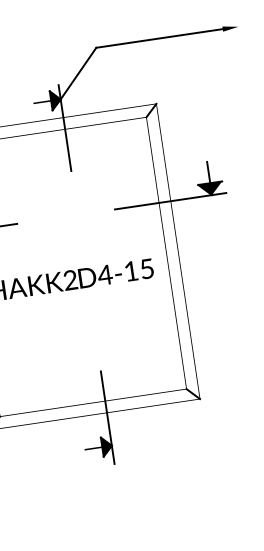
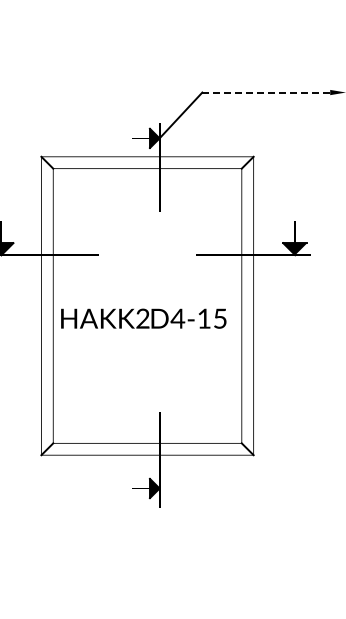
line: (159, 38) -> (266, 92), solid -> dashed

